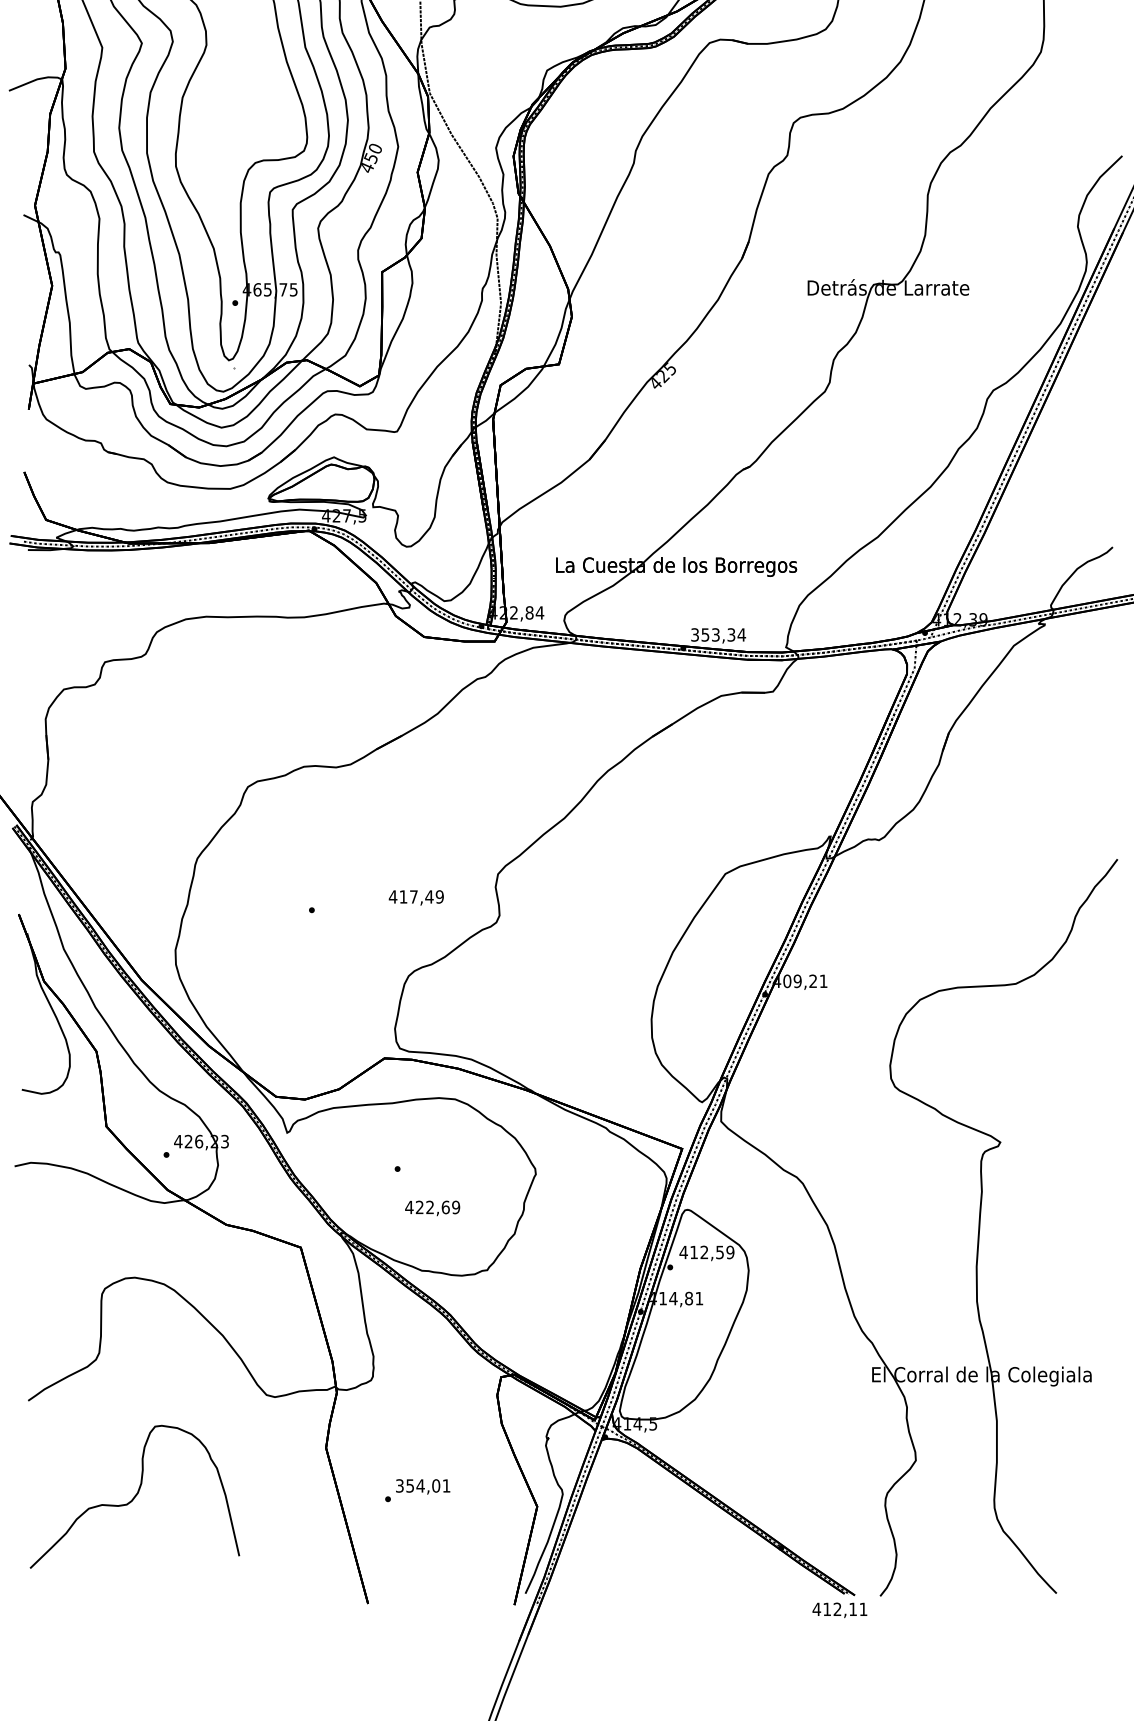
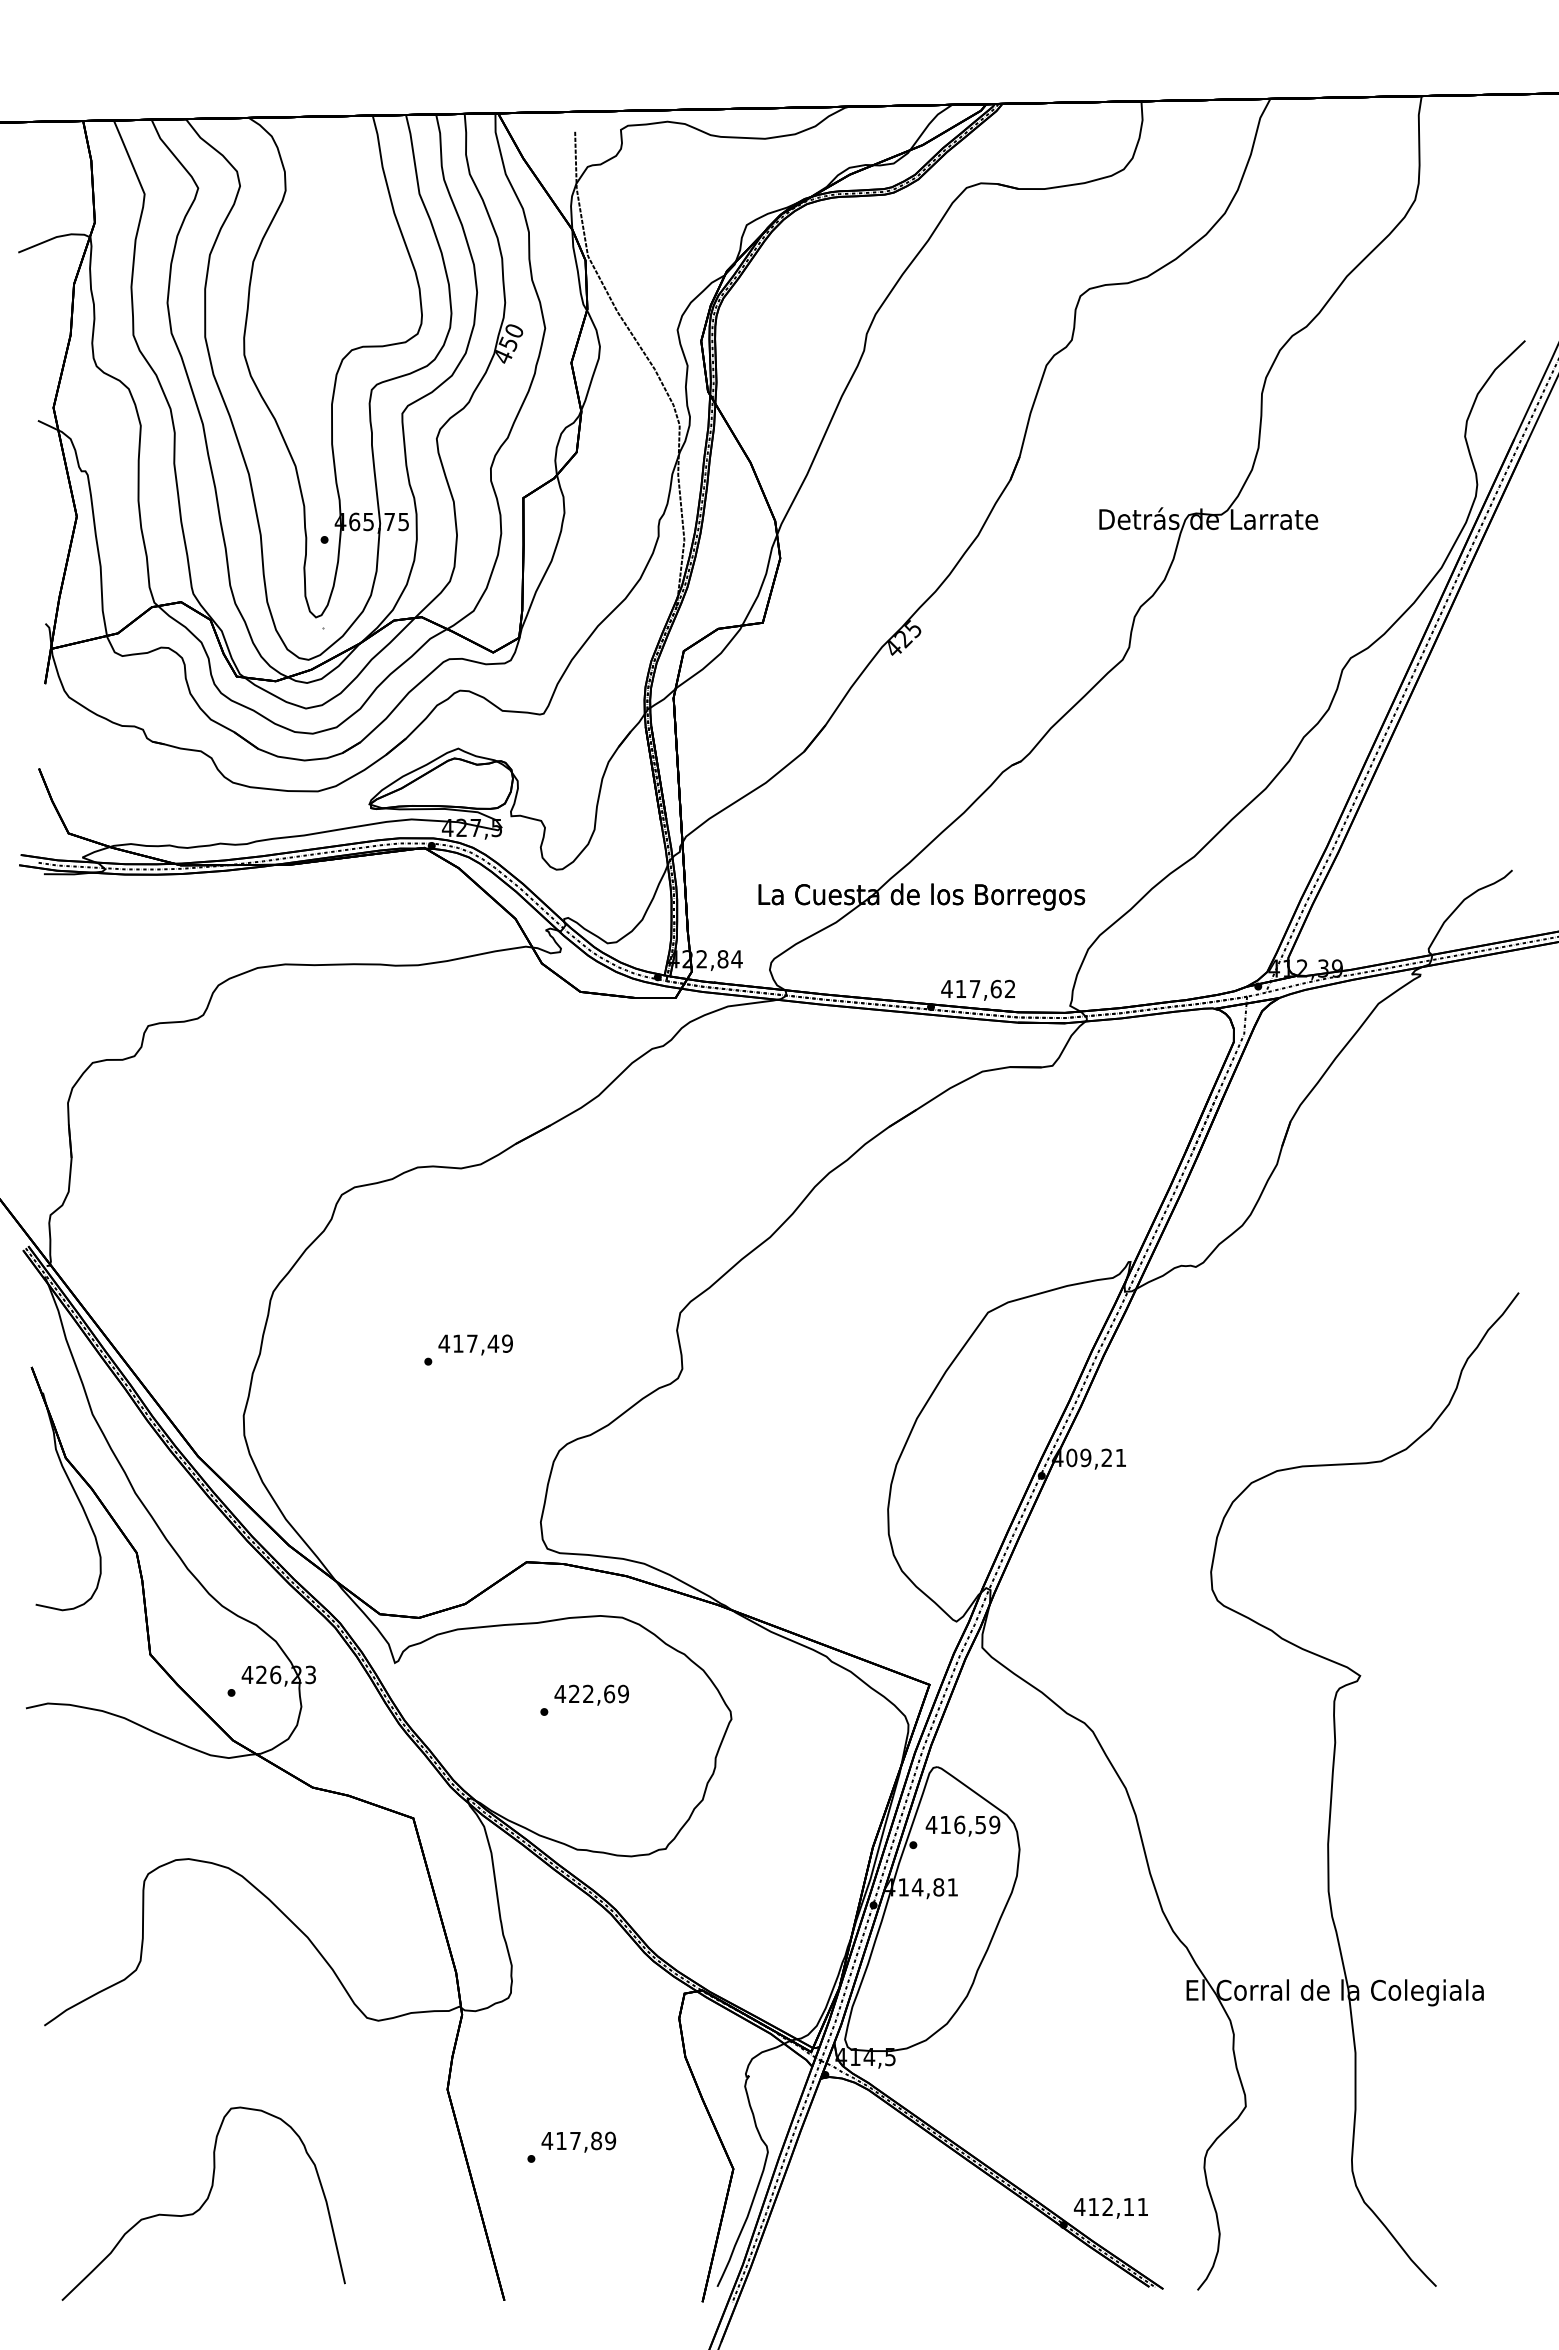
text: (718, 634) -> (978, 988), 353,34 -> 417,62
text: (416, 897) -> (475, 1344), moved
text: (432, 1207) -> (591, 1694), moved
text: (704, 1252) -> (959, 1824), 412,59 -> 416,59
text: (422, 1485) -> (578, 2140), 354,01 -> 417,89
curve: (134, 1496) -> (203, 2203), moved
text: (839, 1609) -> (1110, 2207), moved

